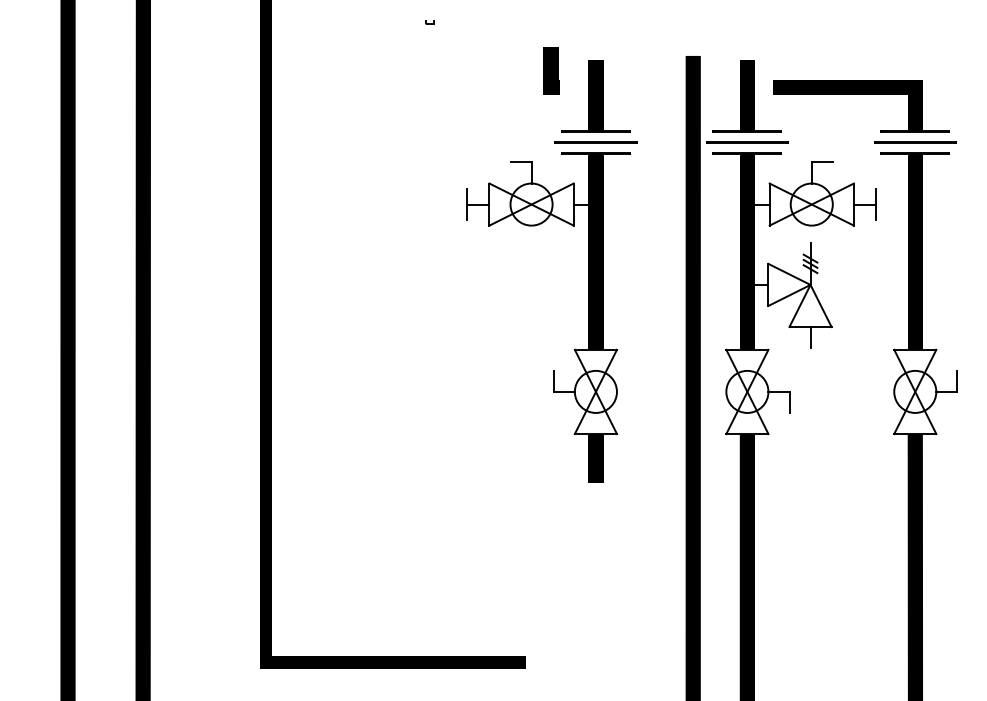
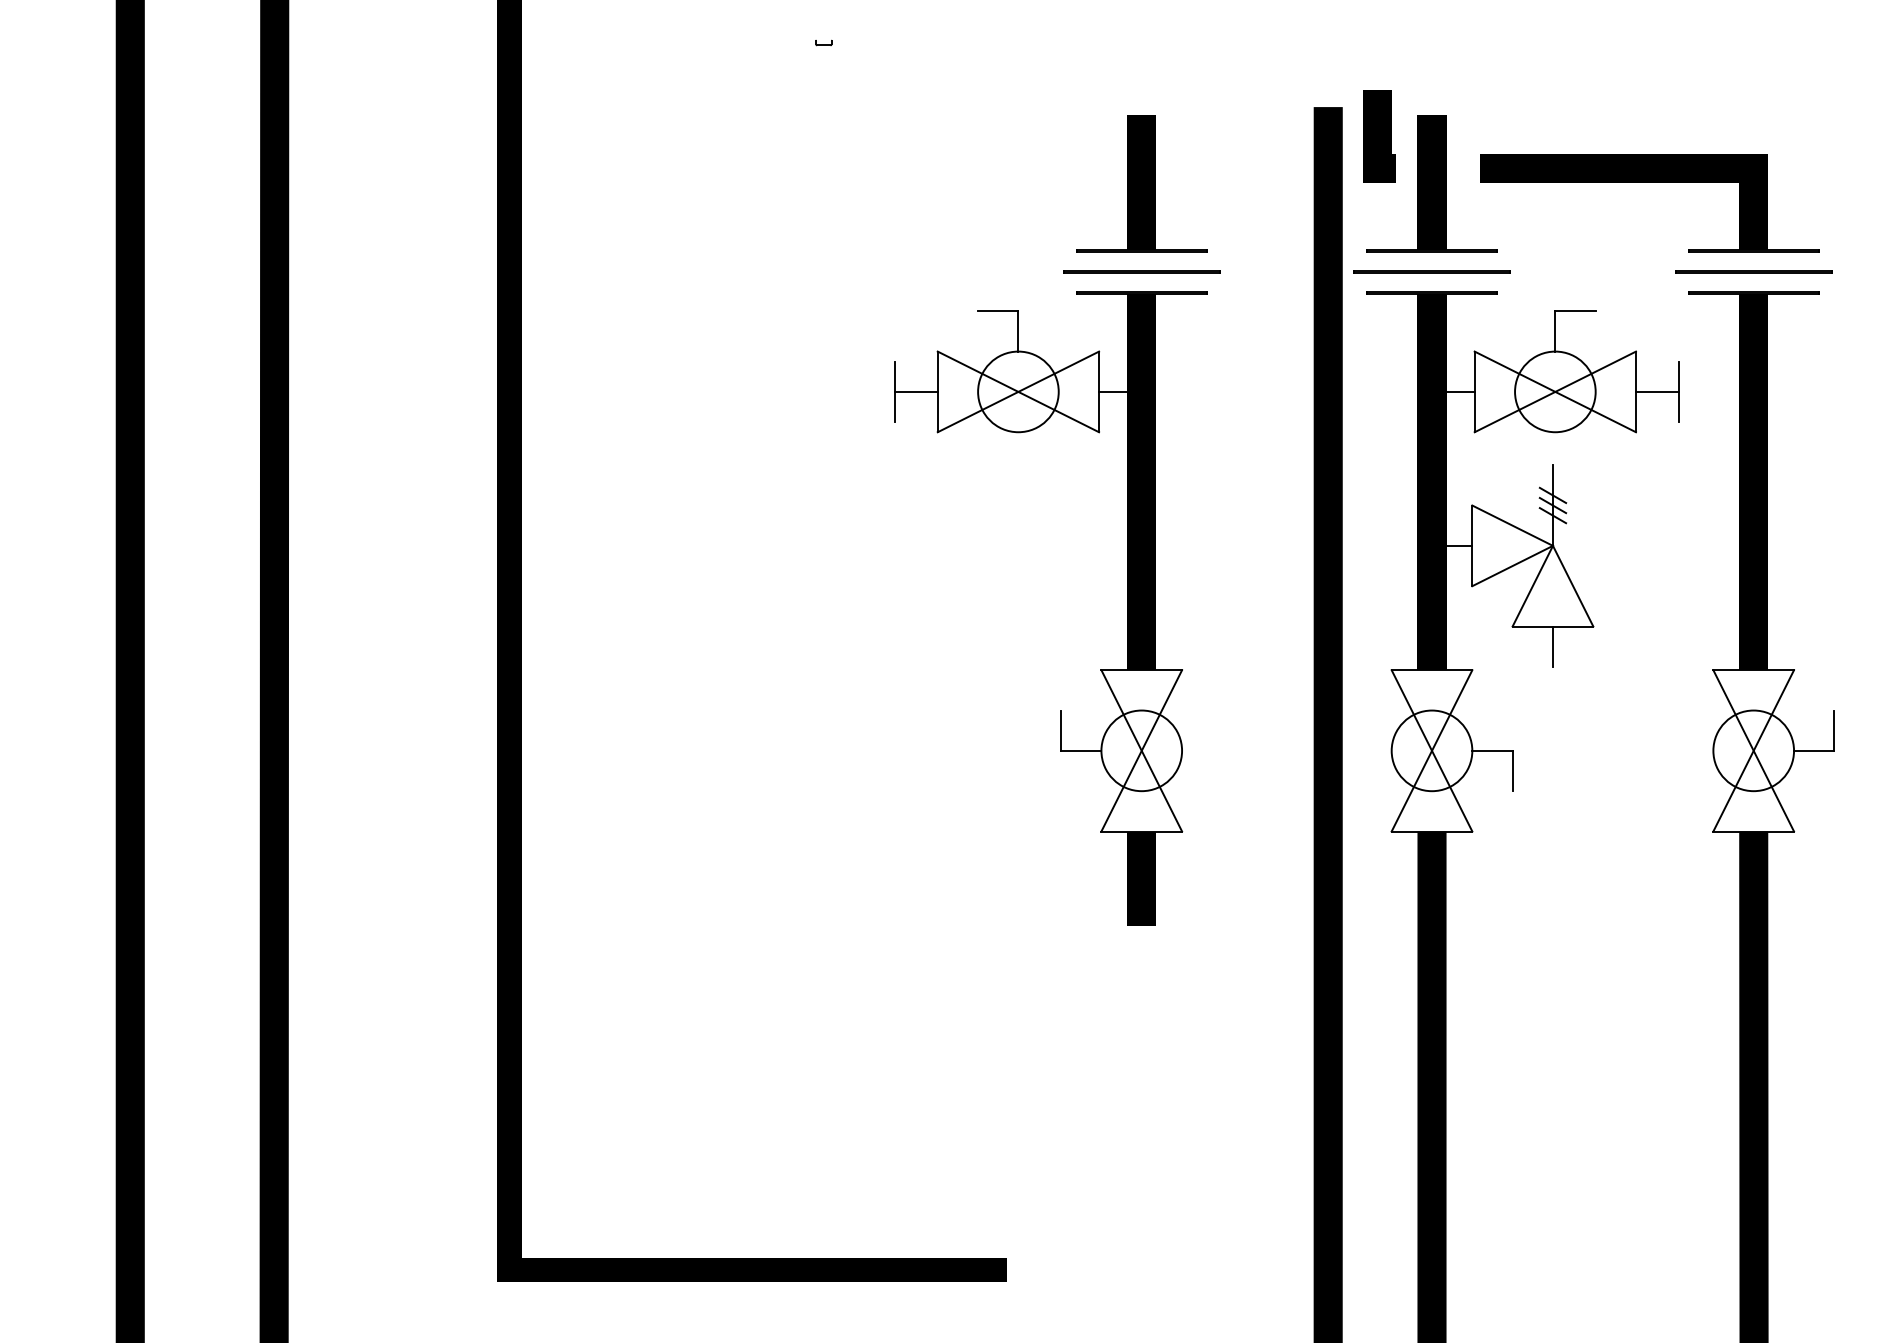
line: (551, 70) -> (1378, 134), moved

